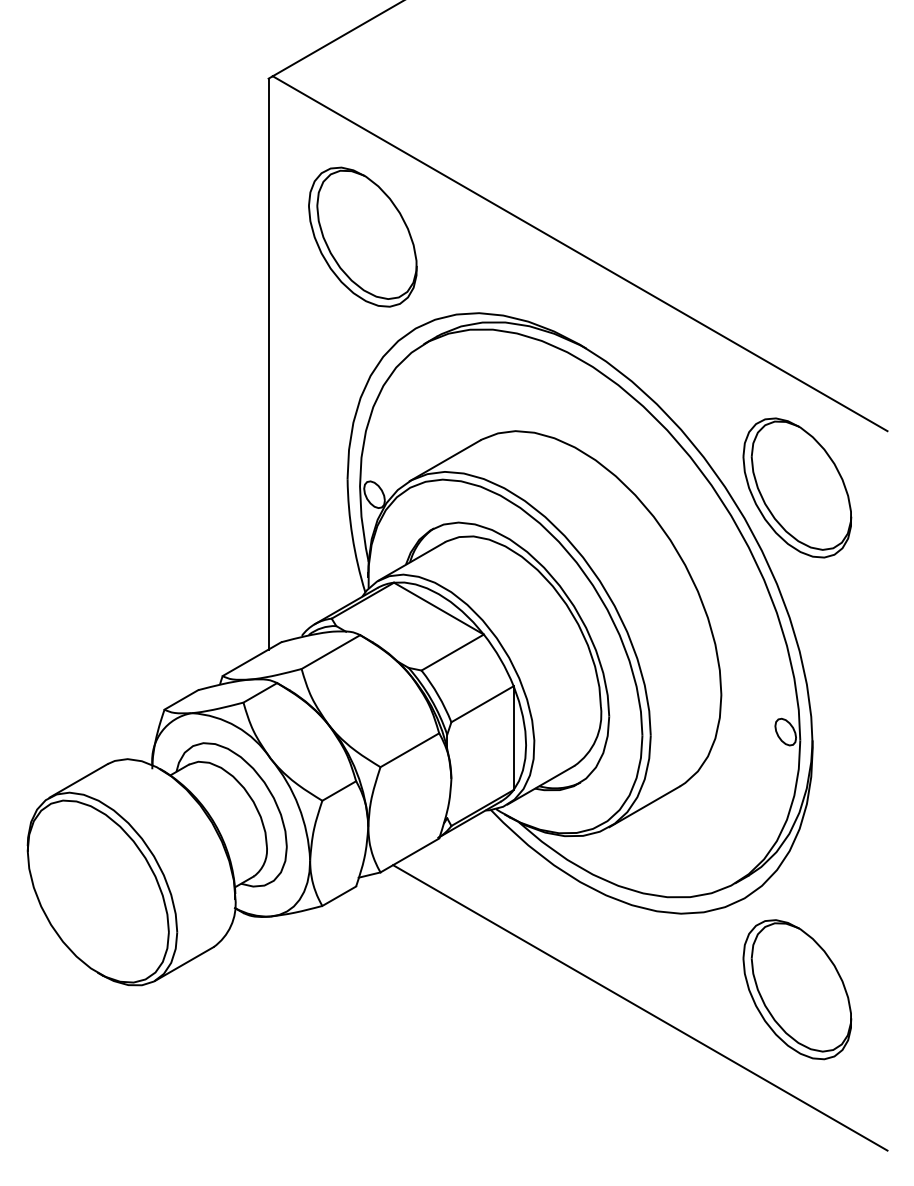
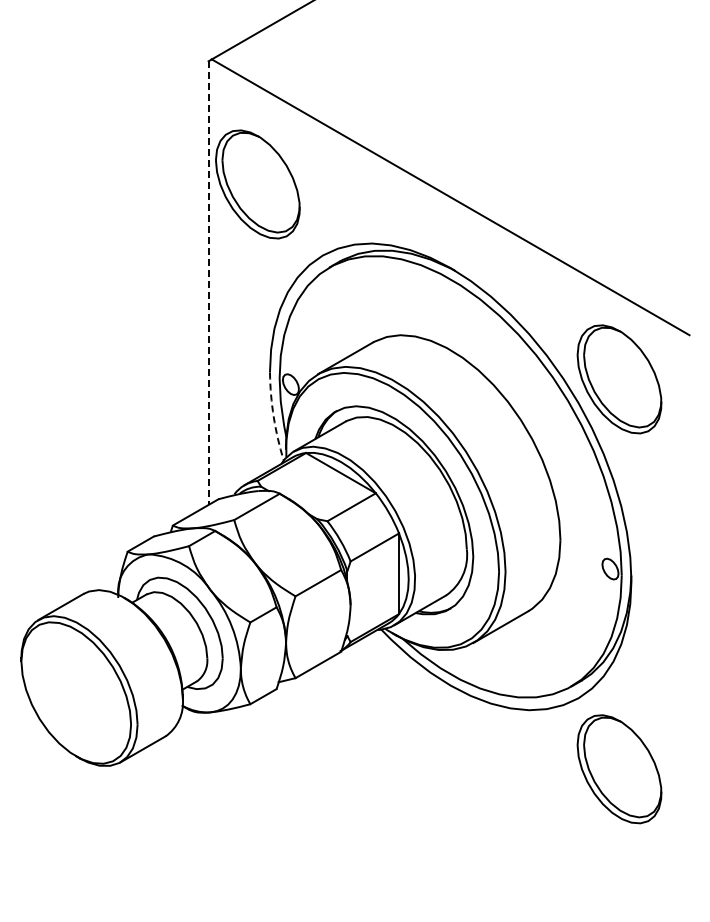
part: (362, 237) -> (257, 184), moved
line: (268, 364) -> (208, 283), solid -> dashed
arc: (352, 537) -> (273, 417), solid -> dashed
line: (640, 1007) -> (497, 783), removed

